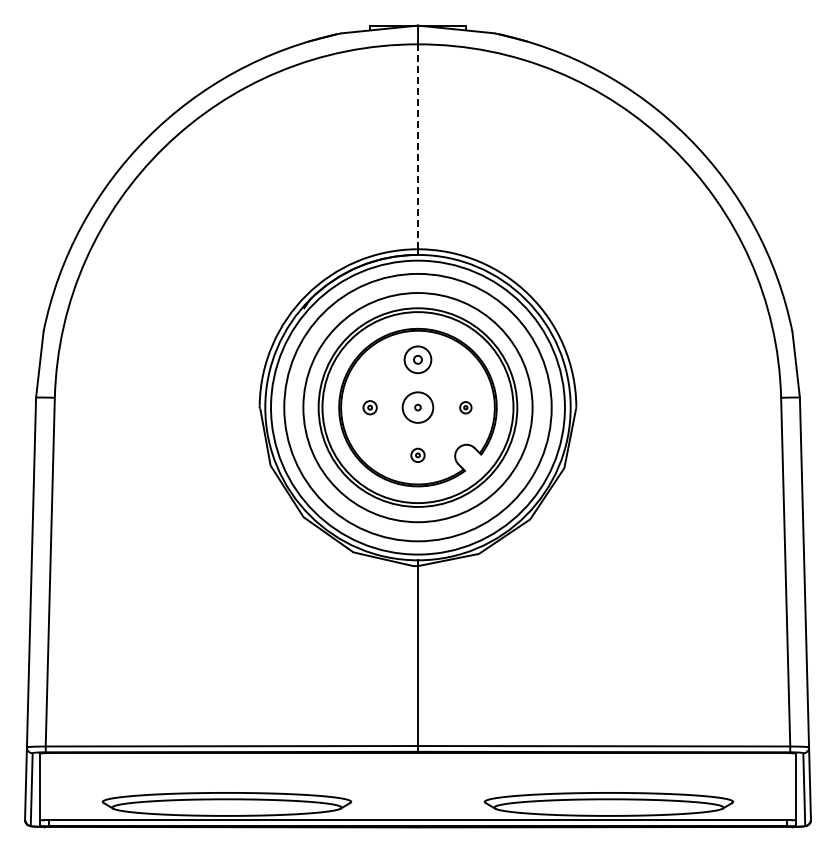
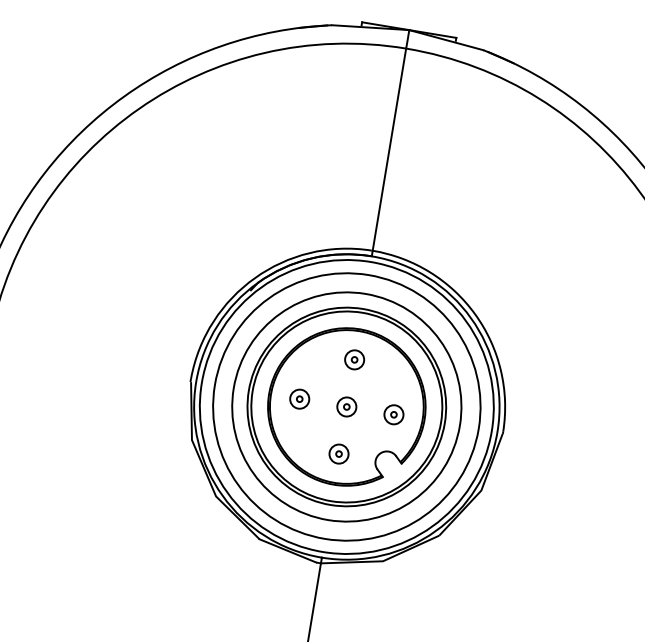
line: (417, 147) -> (388, 150), dashed -> solid
part: (417, 359) -> (354, 359), size x0.71
part: (369, 407) -> (299, 398), size x1.43
circle: (417, 407) -> (346, 406), size x0.62
part: (465, 407) -> (393, 414), size x1.67
part: (417, 455) -> (338, 454), size x1.43

